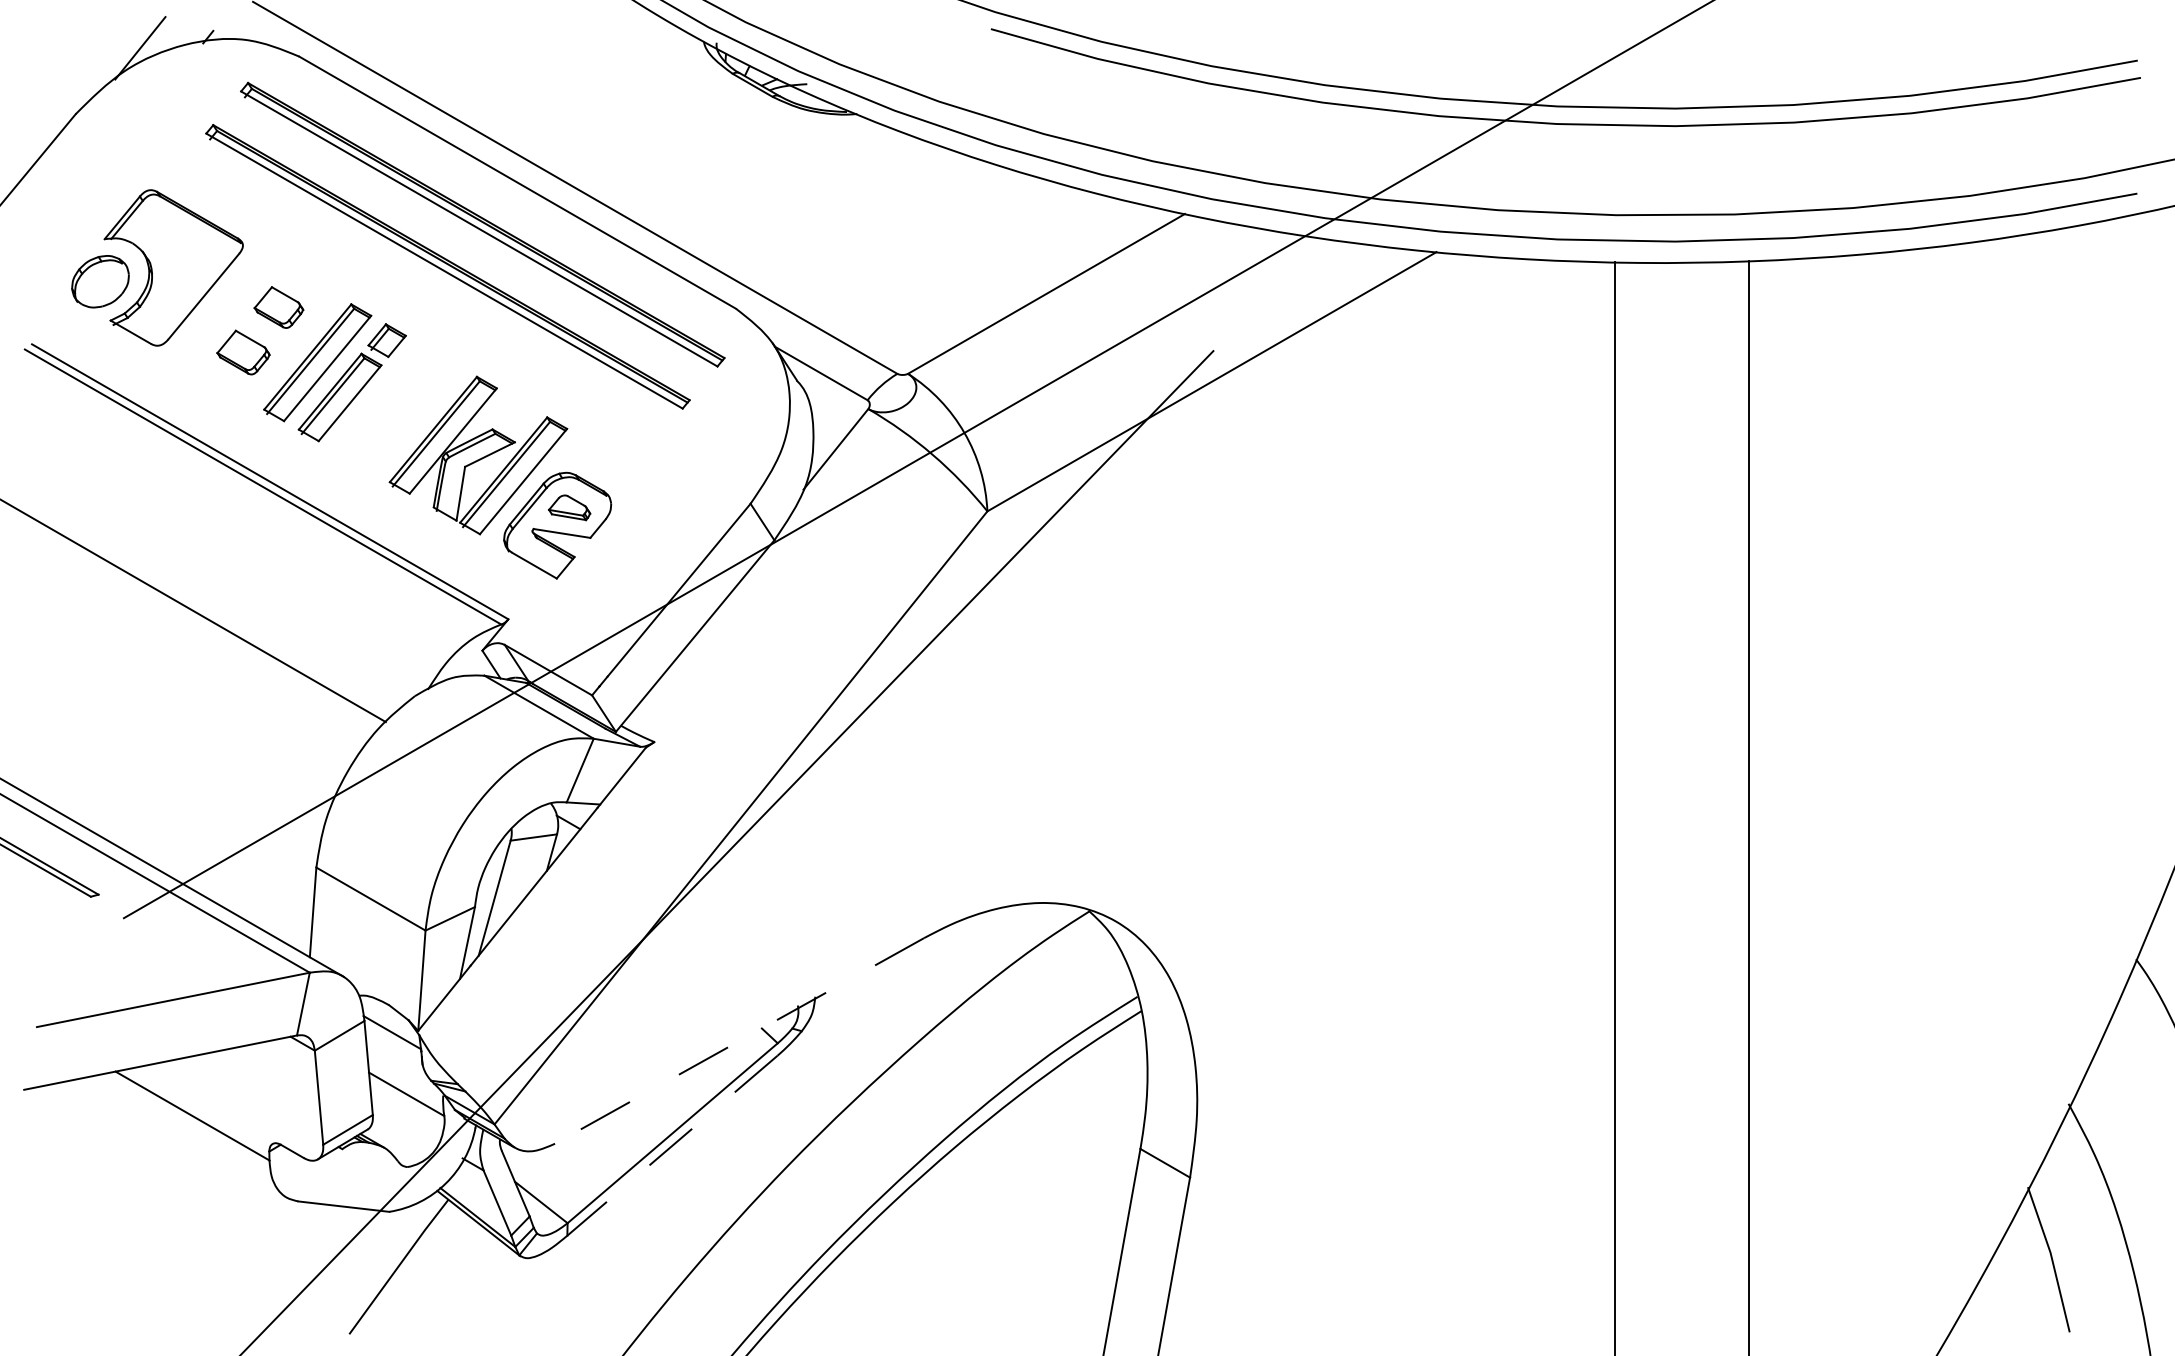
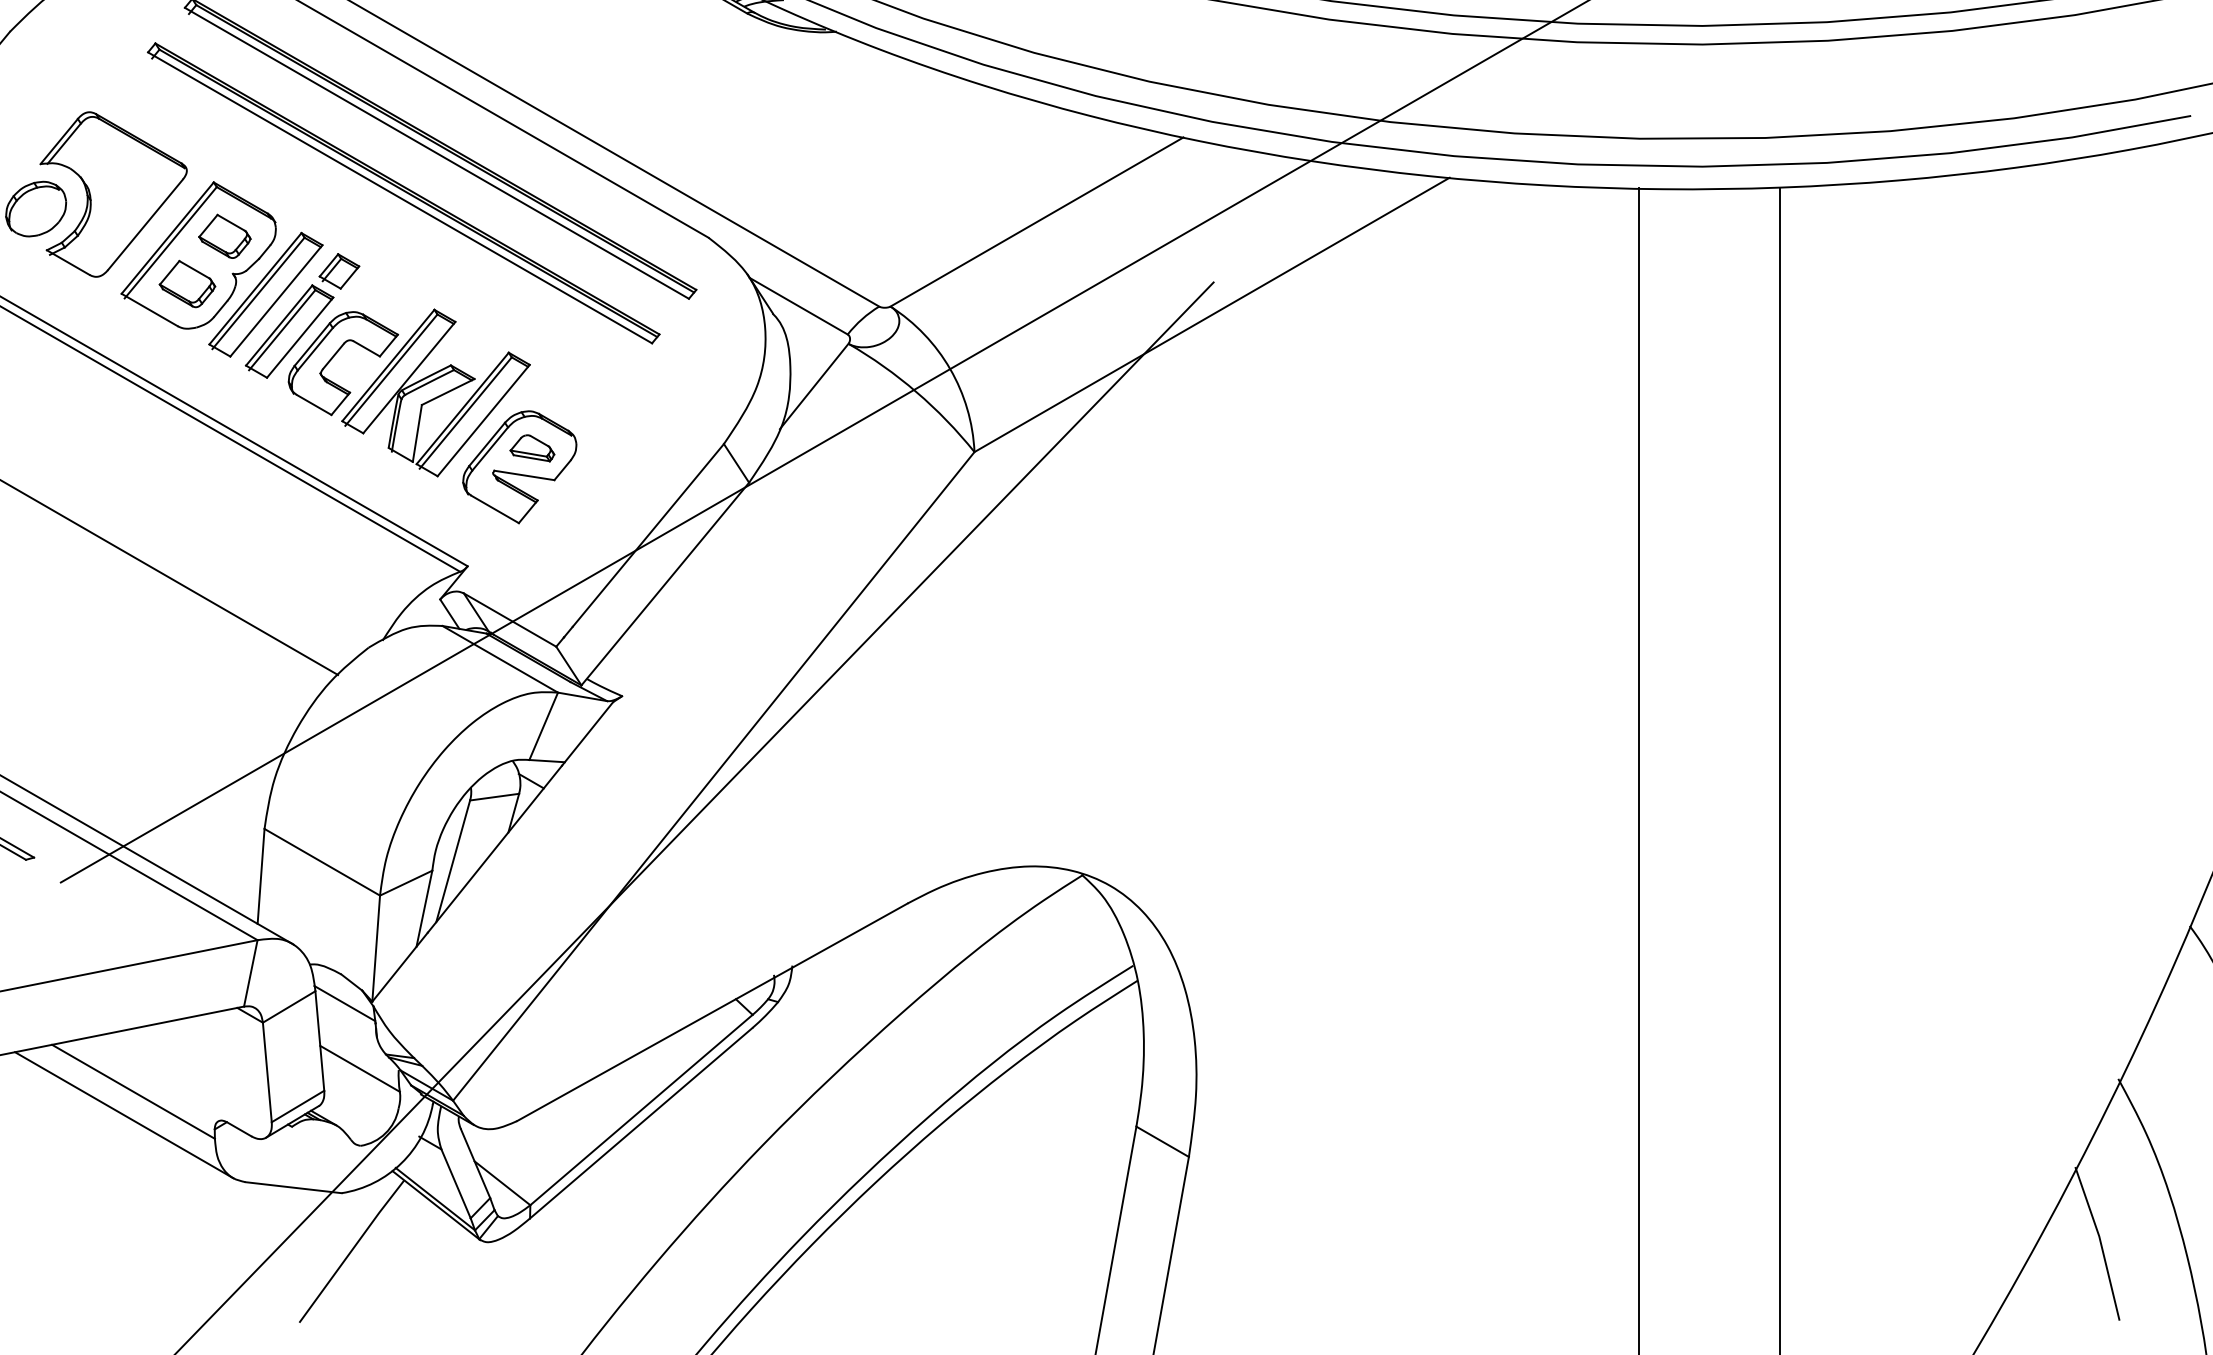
part: (253, 325) -> (198, 255), added
part: (383, 420) -> (335, 355), added
line: (739, 1041) -> (712, 1012), dashed -> solid
line: (183, 1137) -> (123, 1114), added
line: (672, 1146) -> (641, 1124), dashed -> solid

